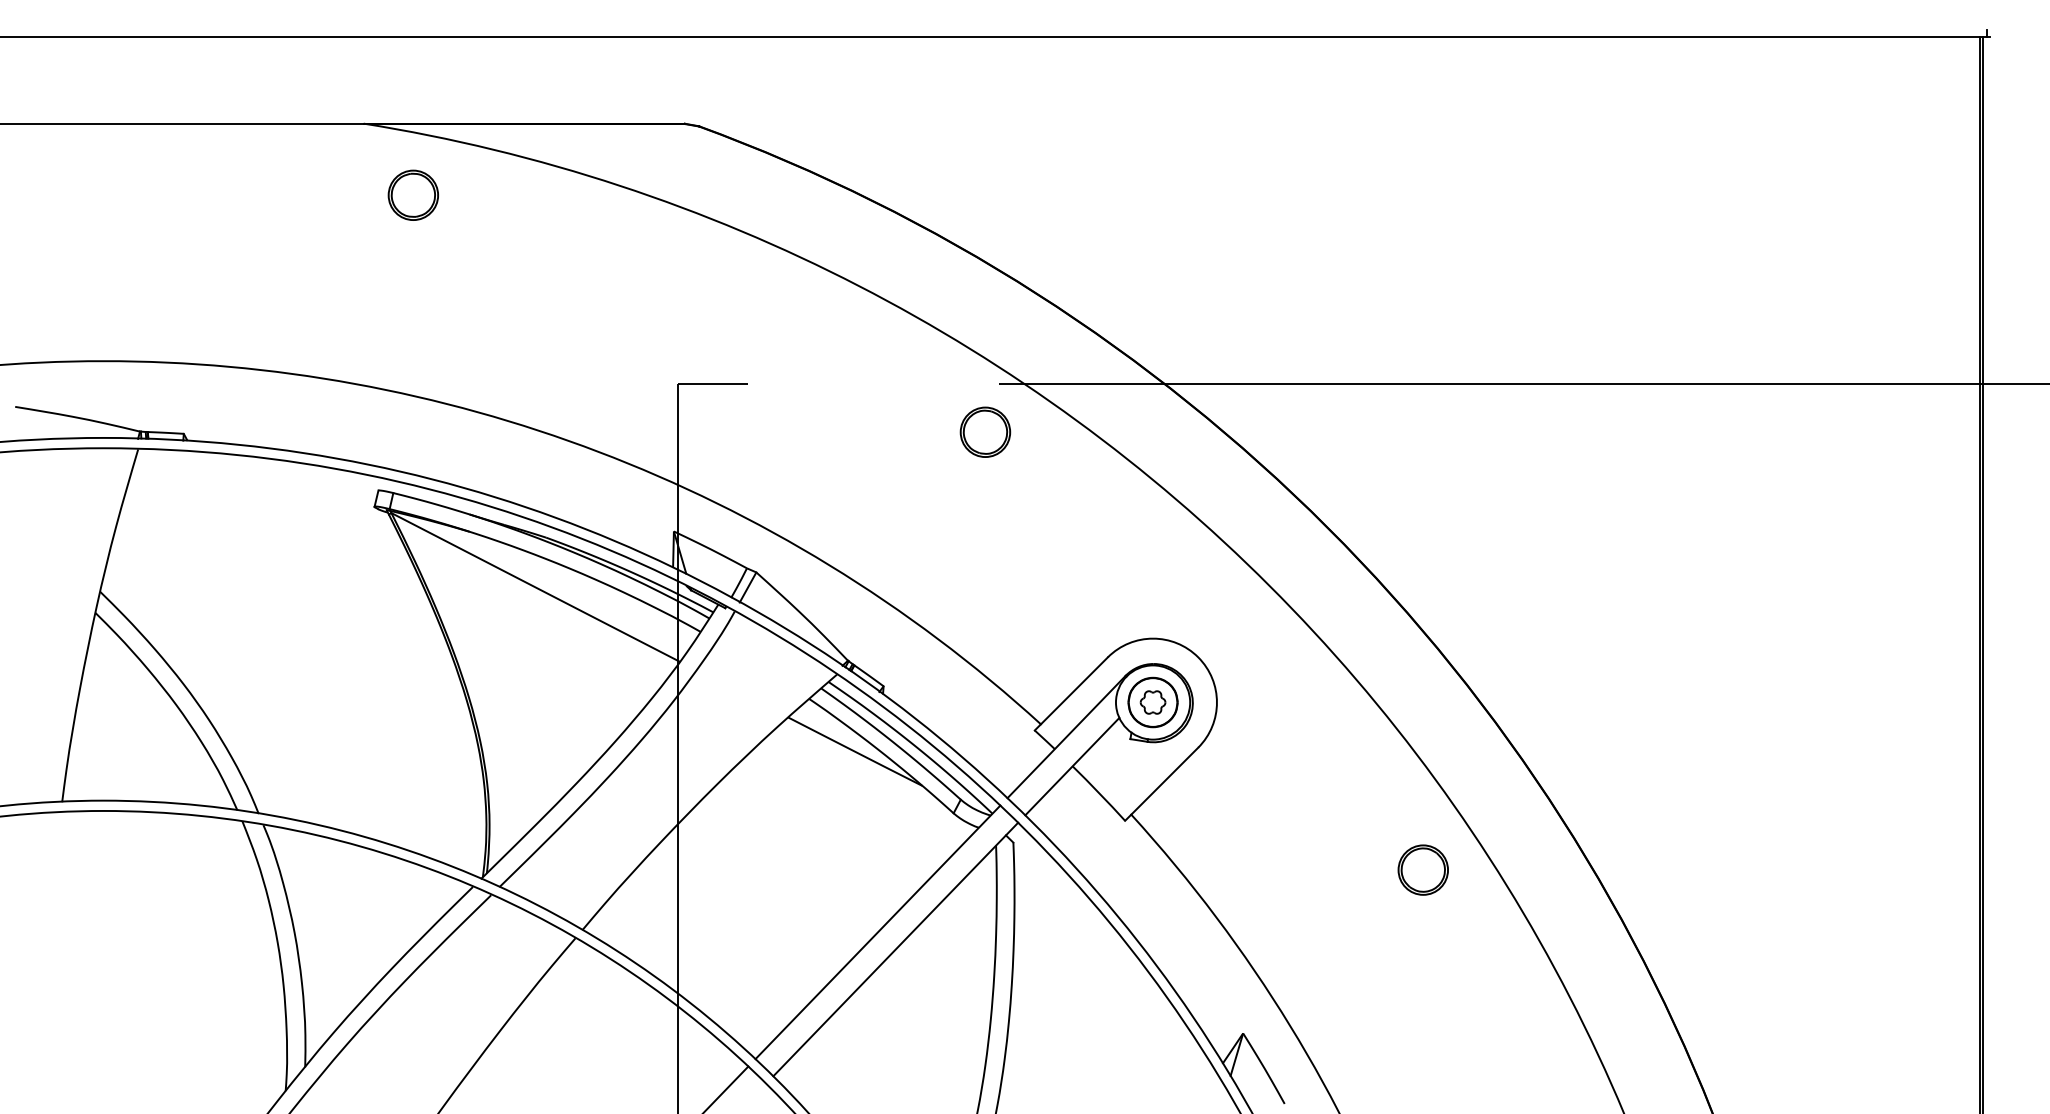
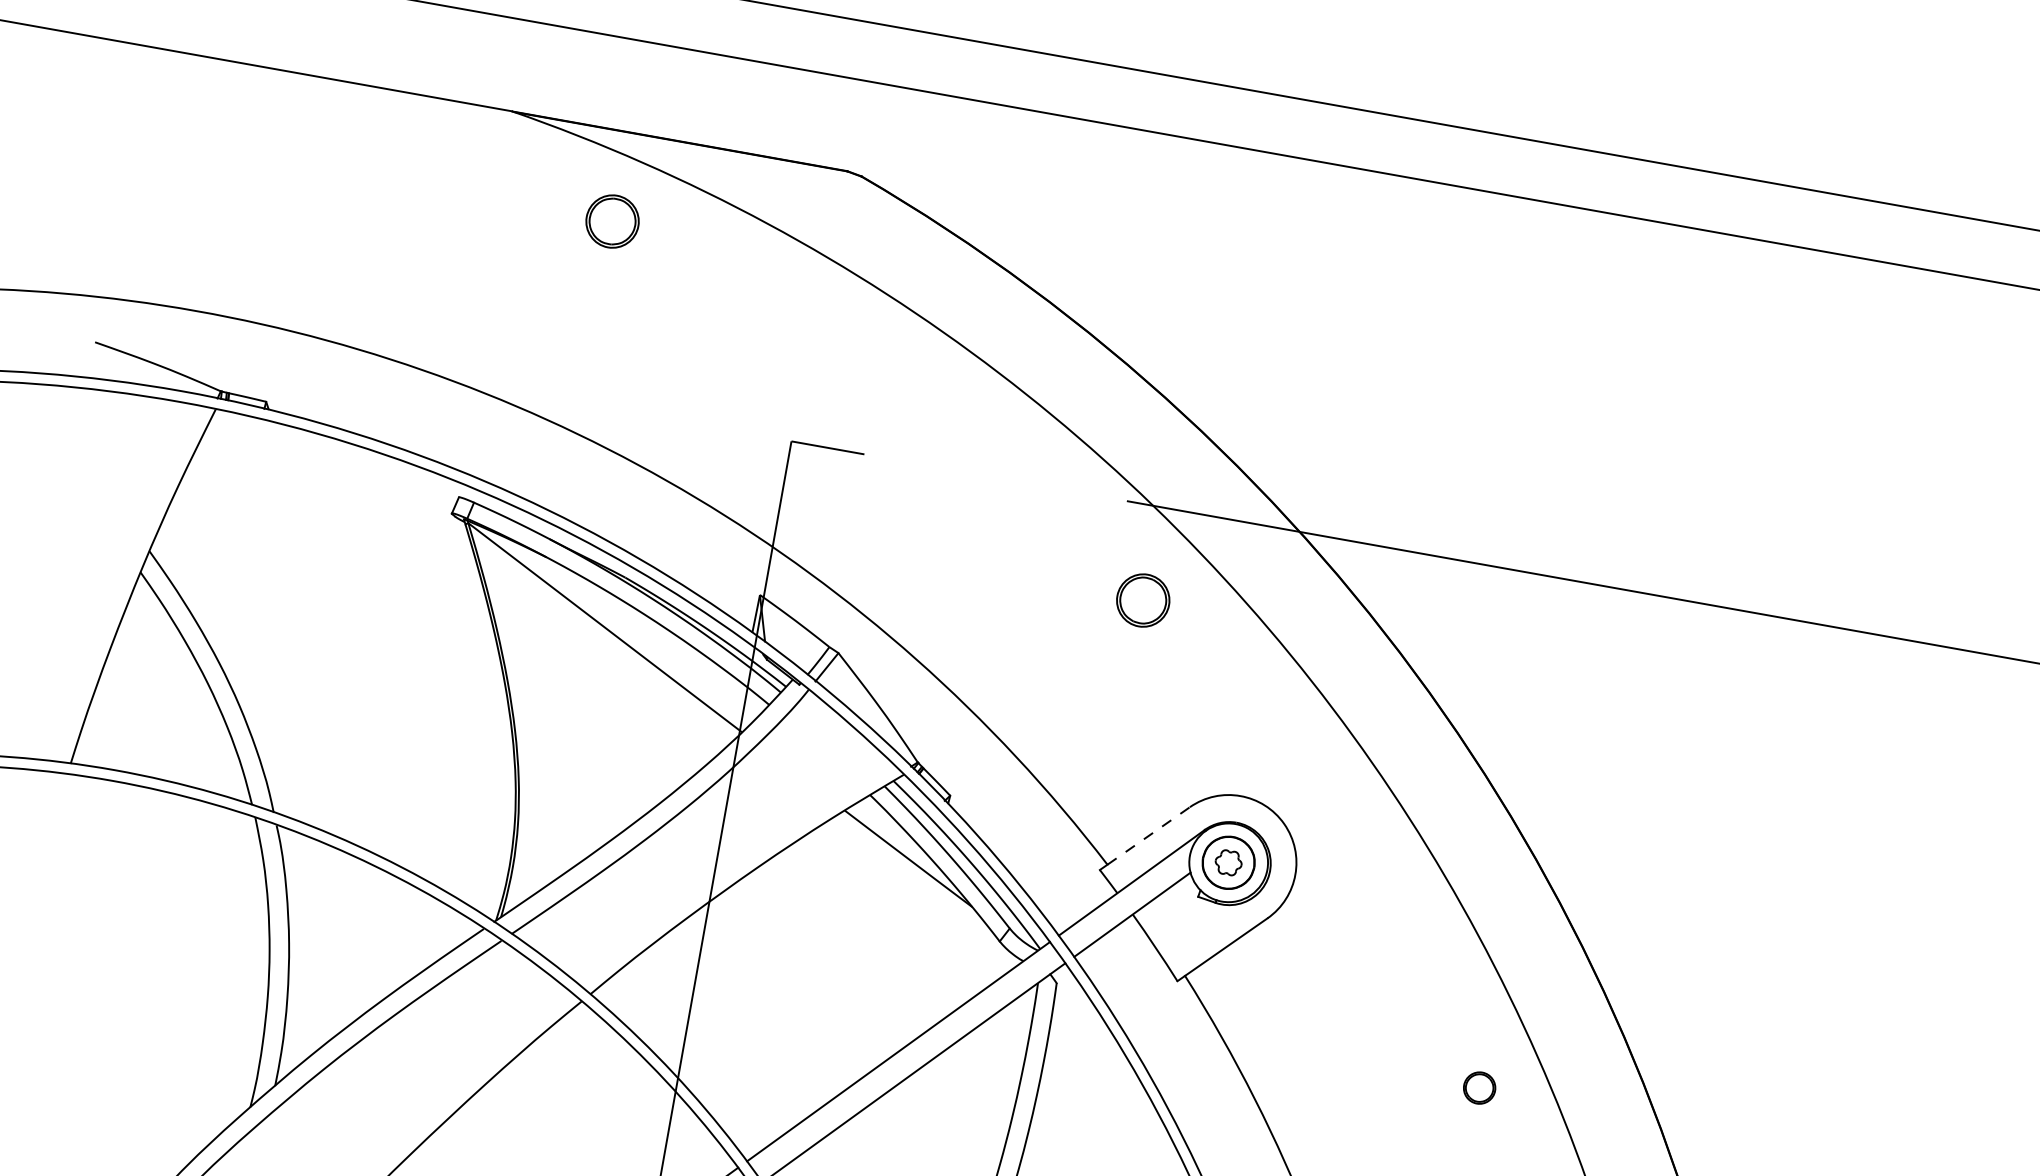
part: (412, 194) -> (611, 220), moved
part: (985, 431) -> (1143, 599), moved
line: (1074, 690) -> (1148, 835), solid -> dashed
part: (1422, 869) -> (1479, 1087), size x0.6

